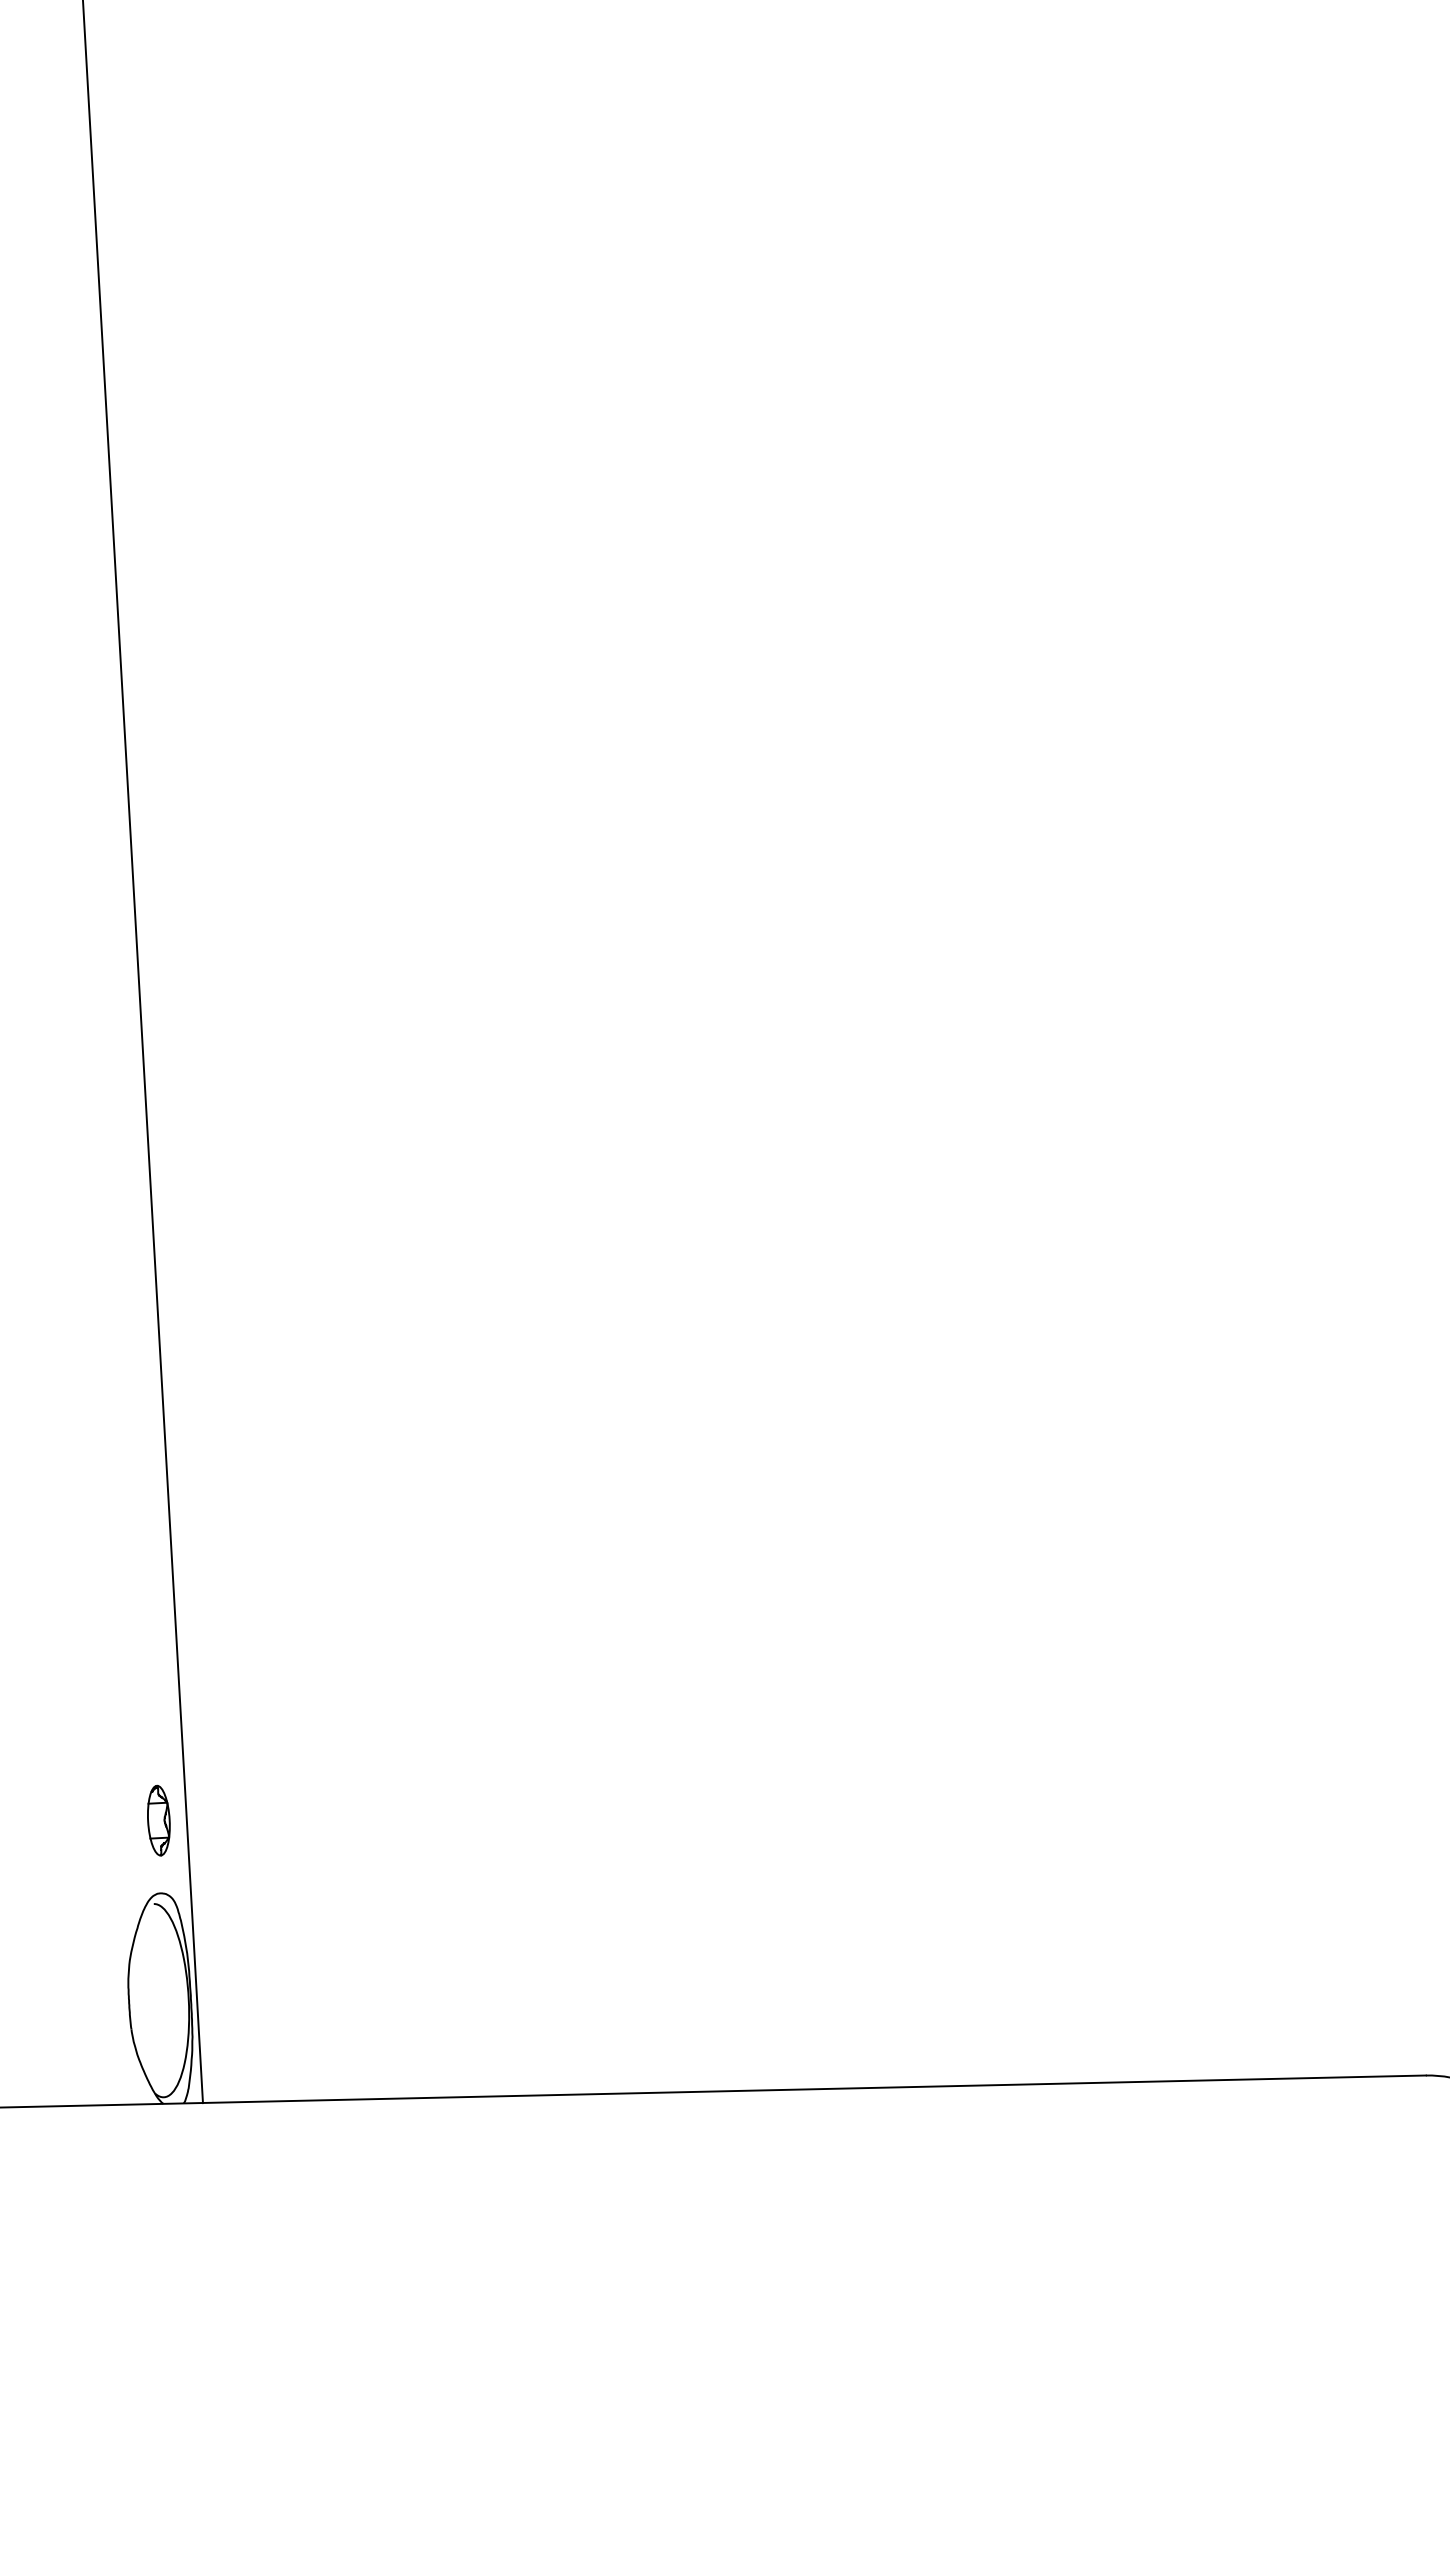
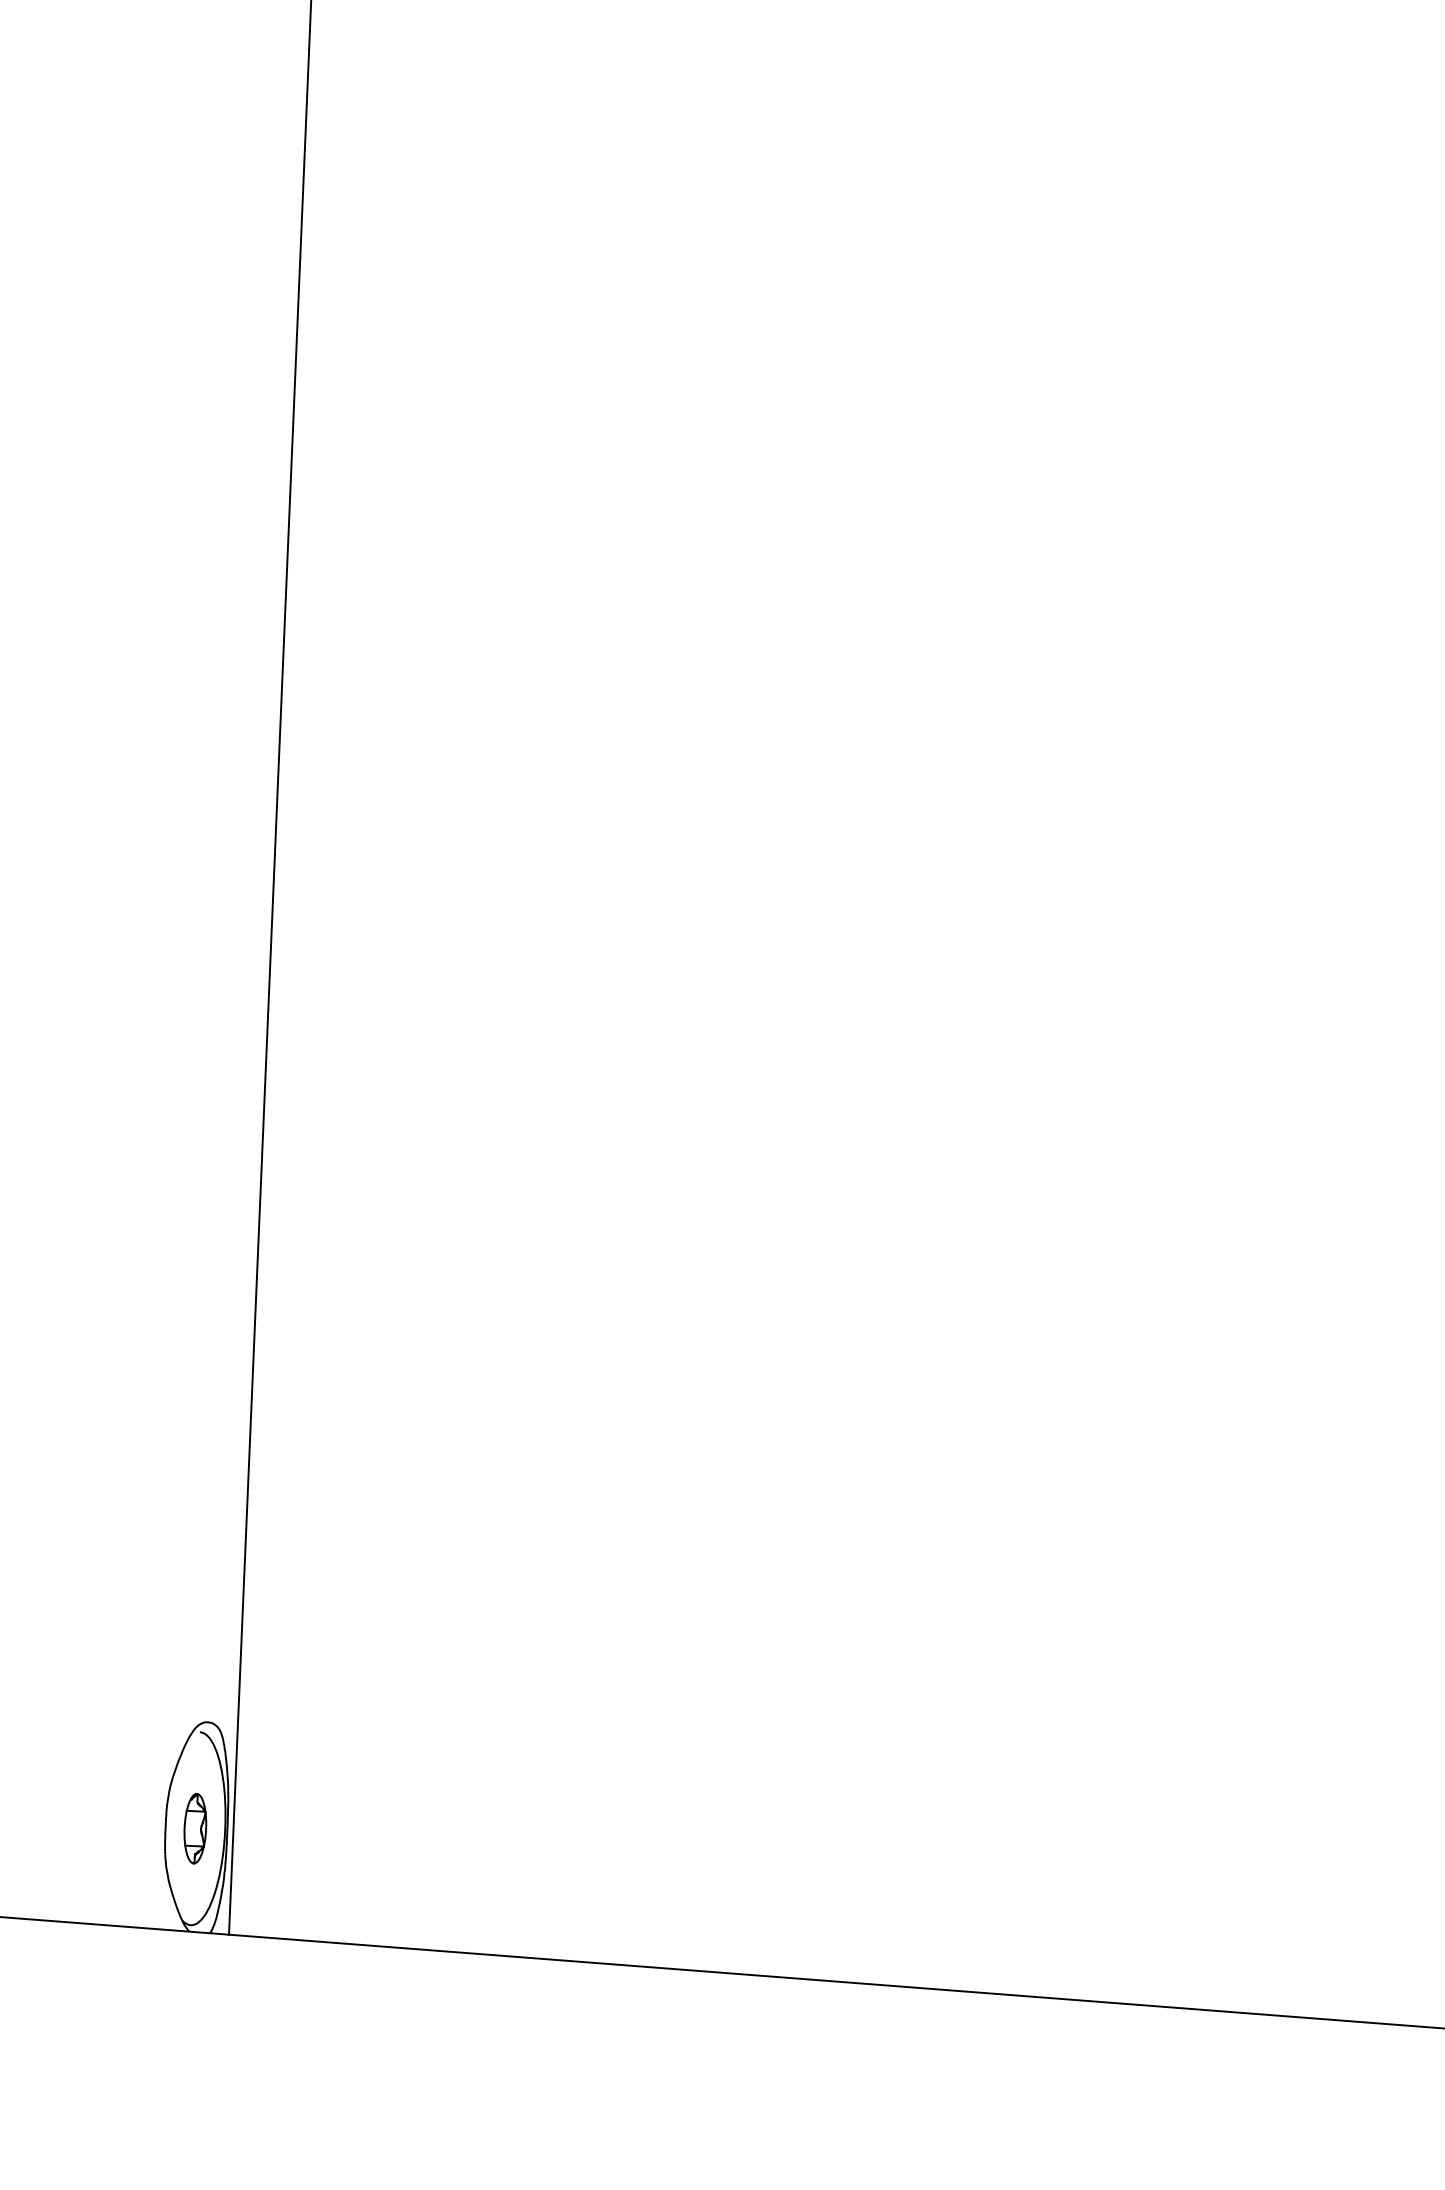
part: (158, 1820) -> (194, 1828), moved

